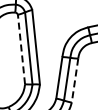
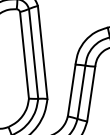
line: (21, 49) -> (24, 55), dashed -> solid
line: (74, 81) -> (90, 95), dashed -> solid

